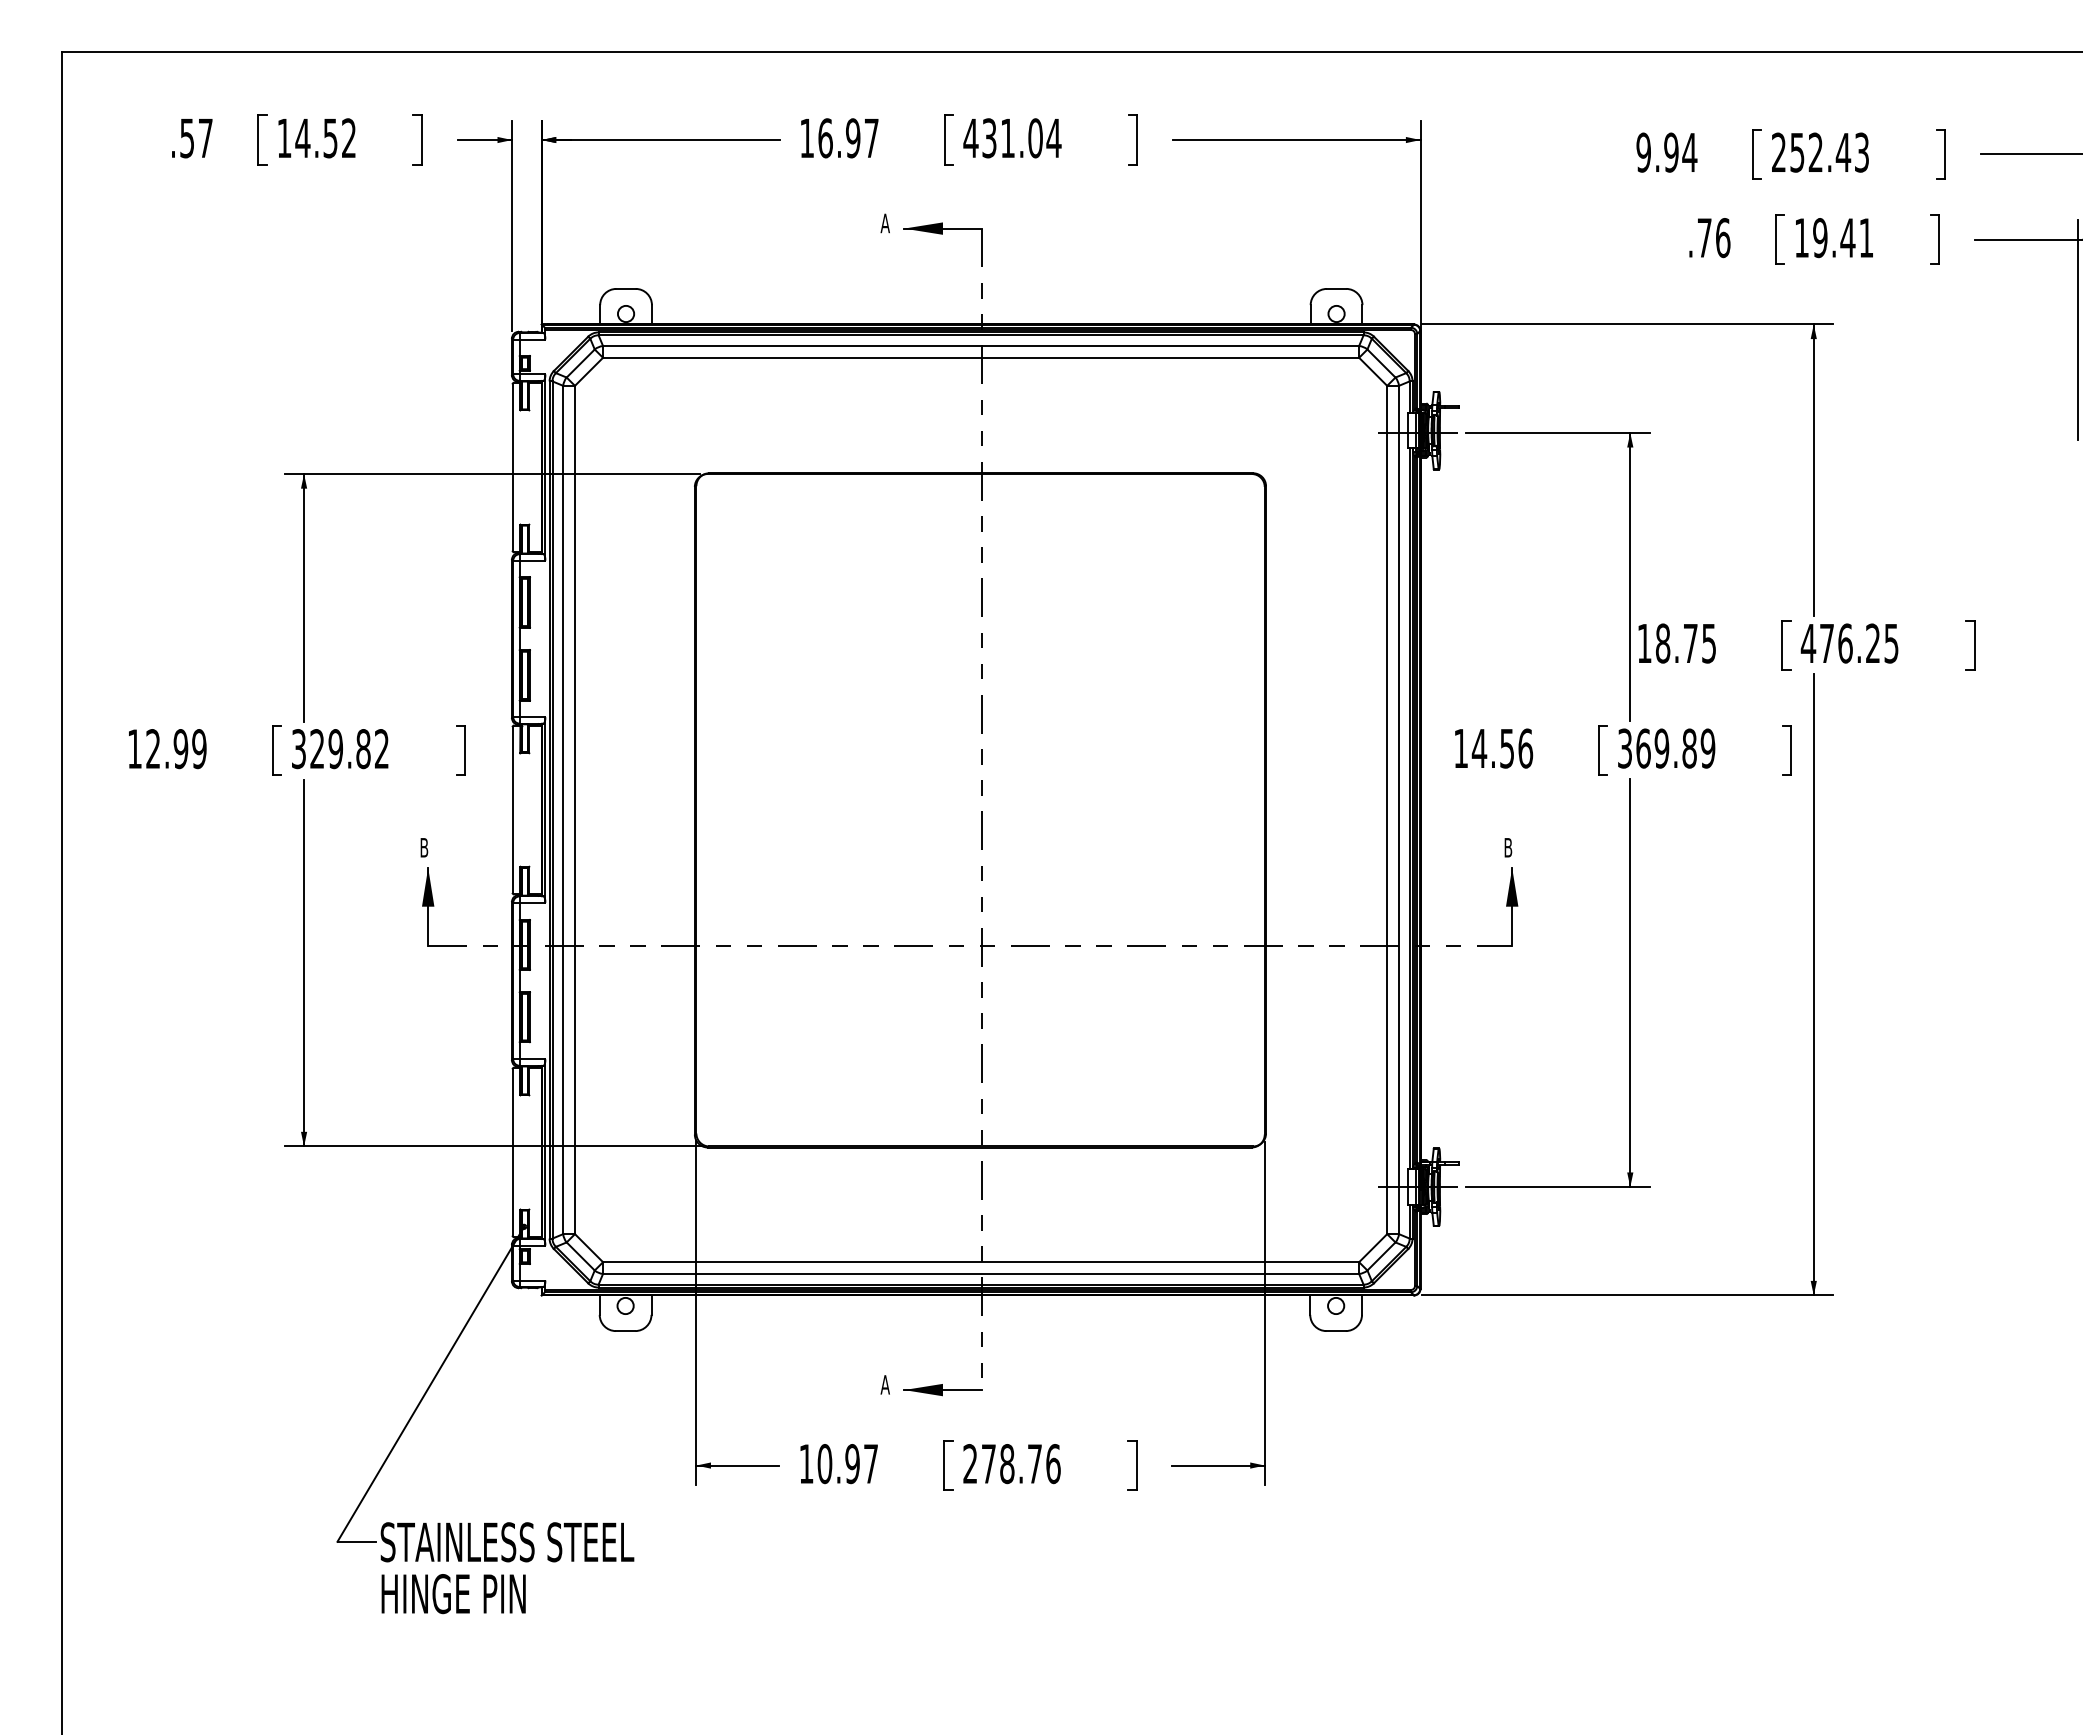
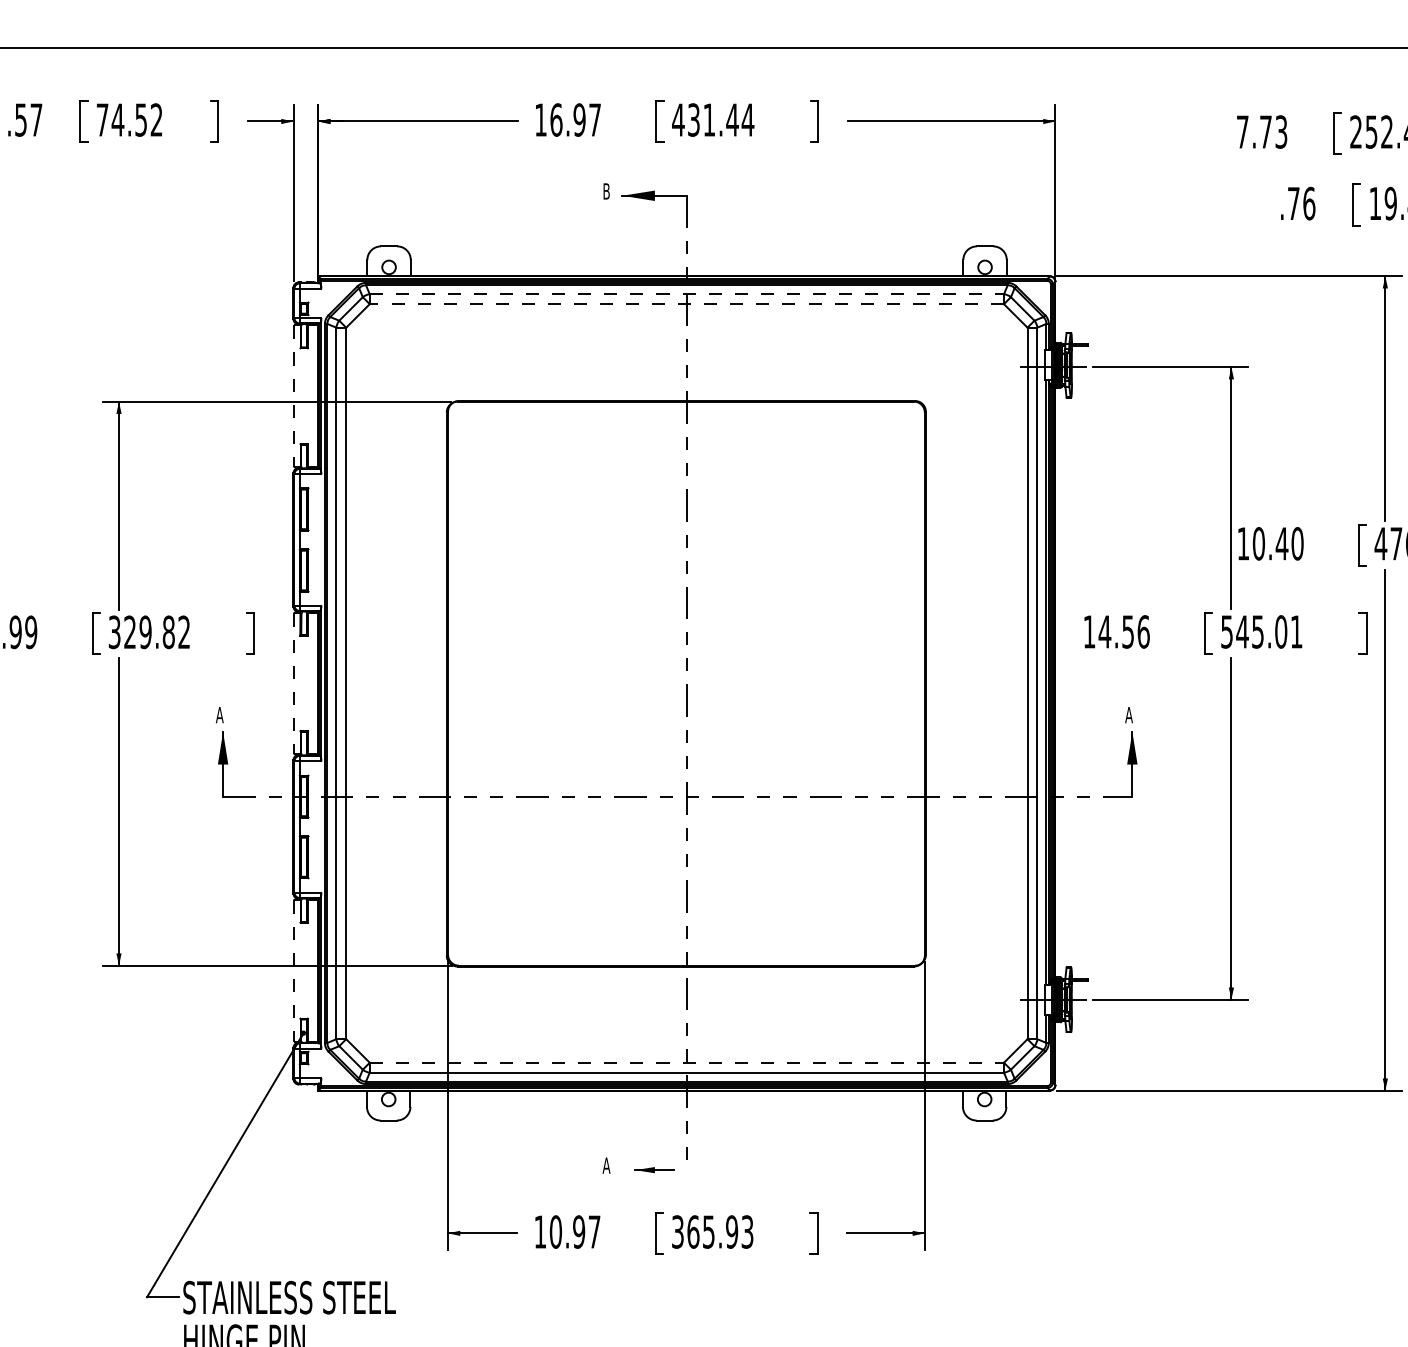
text: (284, 137) -> (102, 119), 14.52 -> 74.52
text: (1035, 138) -> (732, 120), 431.04 -> 431.44
text: (1666, 152) -> (1261, 131), 9.94 -> 7.73
text: (884, 223) -> (605, 191), A -> B
line: (981, 346) -> (687, 294), solid -> dashed
line: (980, 357) -> (686, 303), solid -> dashed
line: (512, 468) -> (293, 397), solid -> dashed
text: (1685, 643) -> (1277, 543), 18.75 -> 10.40
text: (1666, 748) -> (1261, 631), 369.89 -> 545.01
line: (512, 810) -> (293, 683), solid -> dashed
text: (423, 847) -> (219, 714), B -> A
text: (1507, 847) -> (1128, 714), B -> A
line: (512, 1152) -> (293, 970), solid -> dashed
line: (981, 1262) -> (687, 1063), solid -> dashed
part: (942, 1390) -> (654, 1170), size x0.6
text: (1011, 1464) -> (712, 1232), 278.76 -> 365.93

